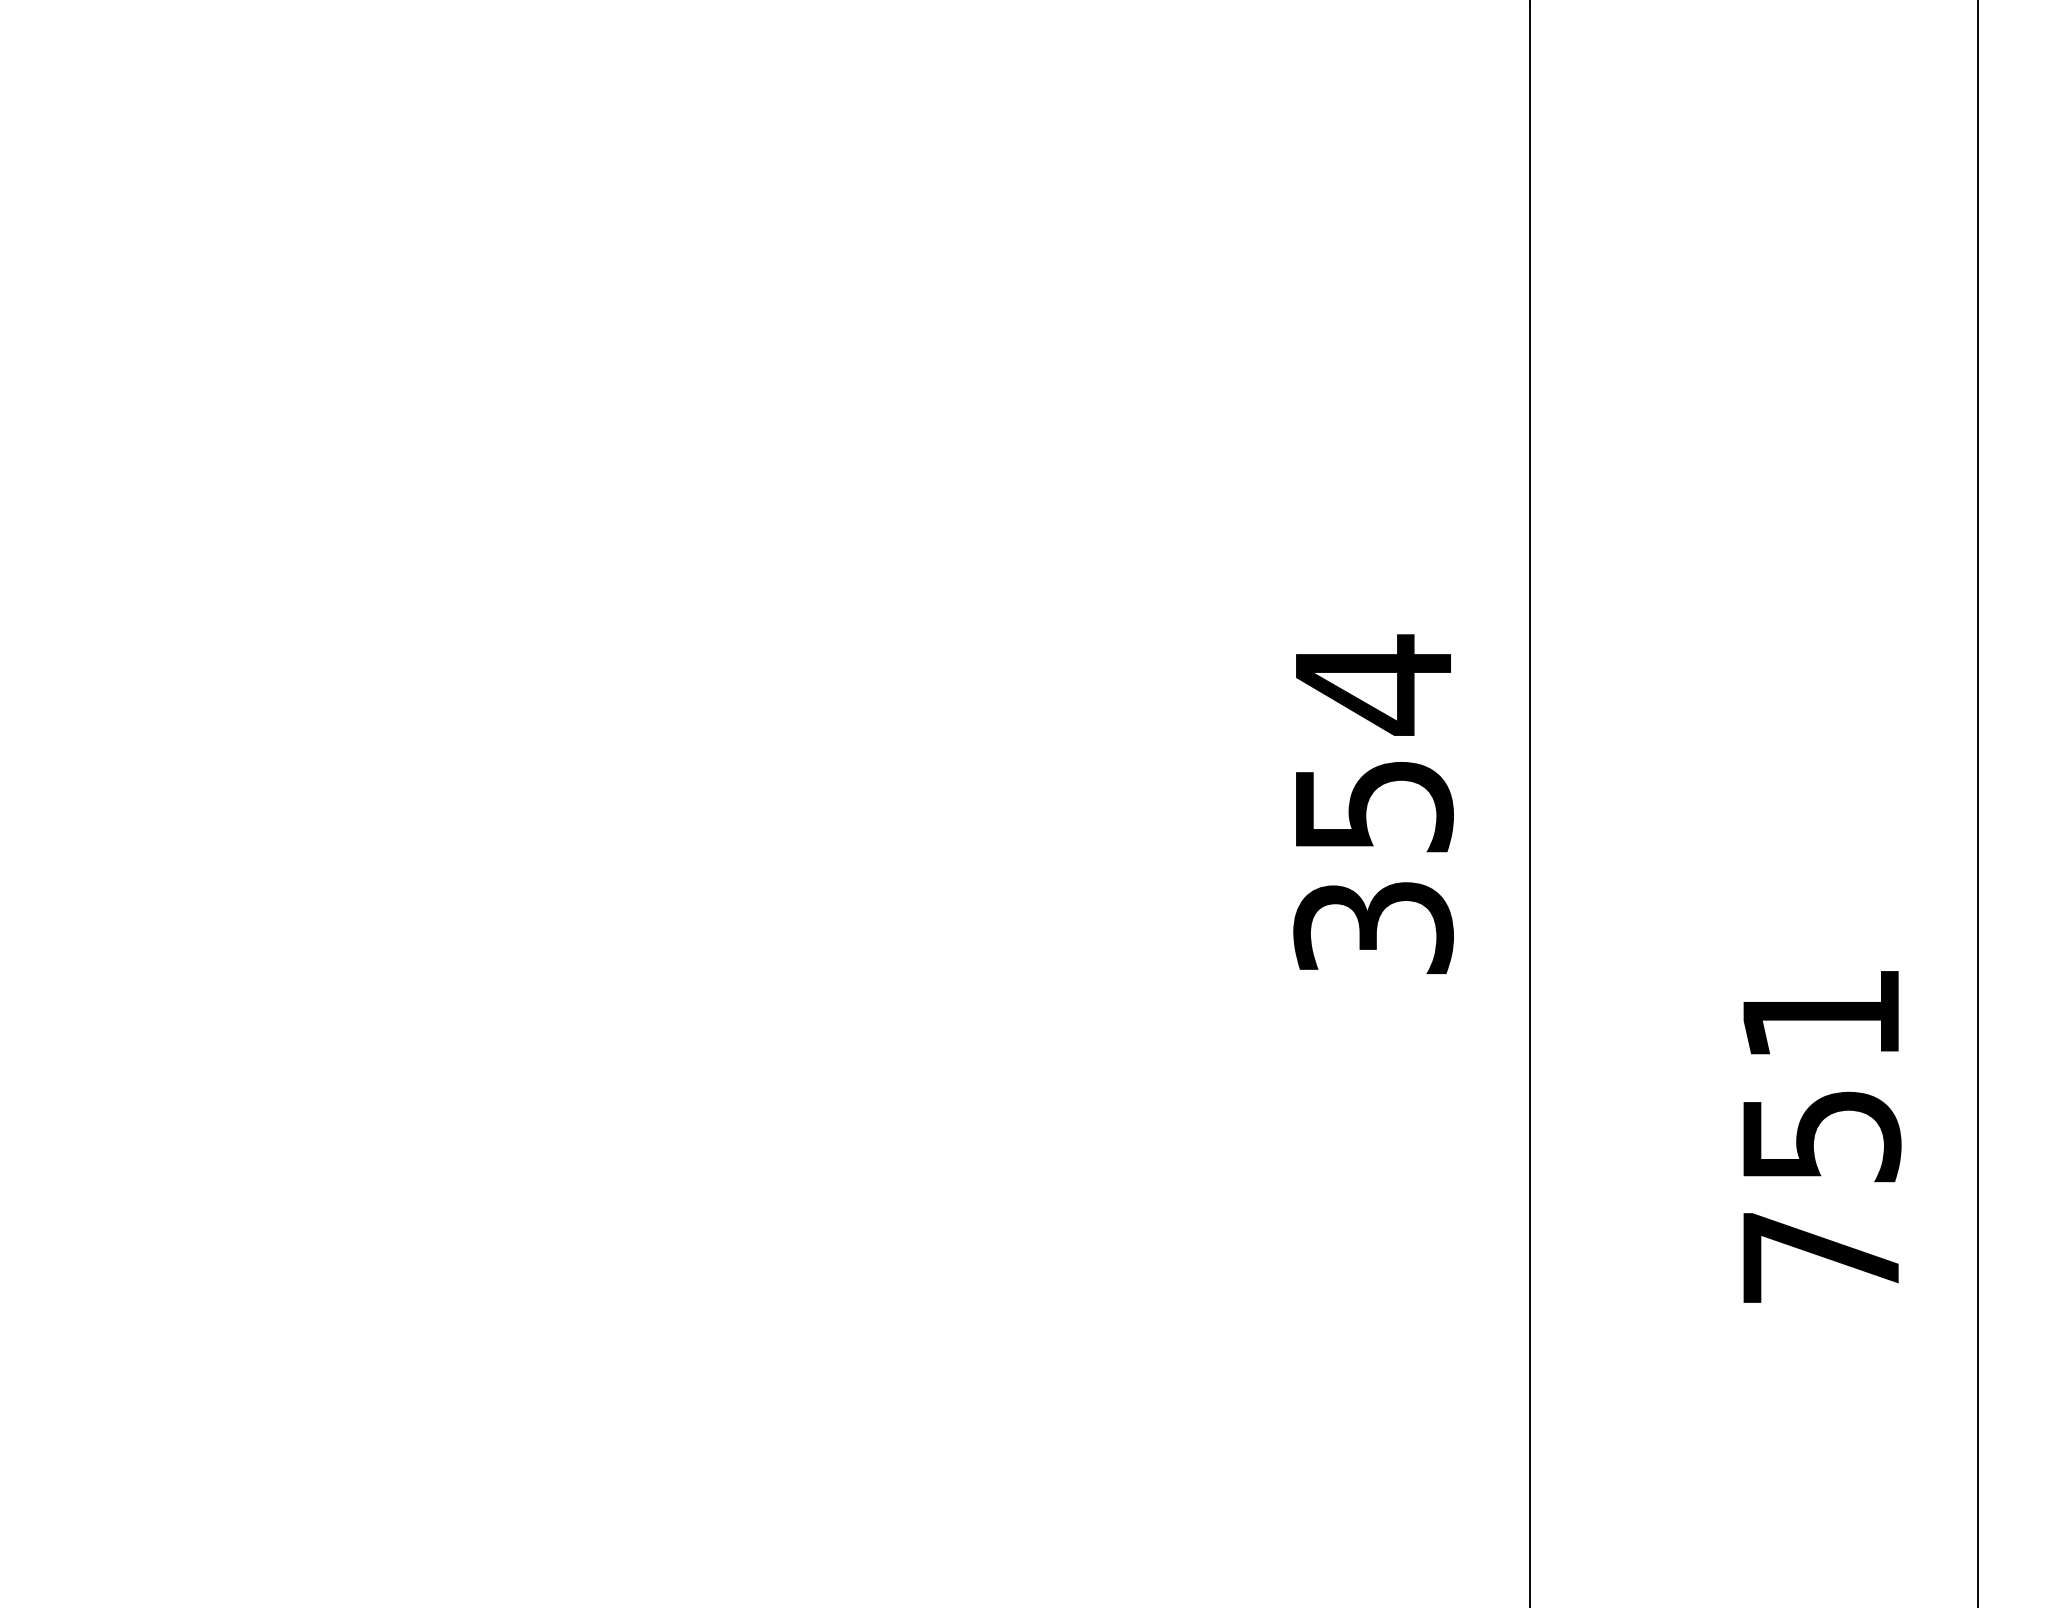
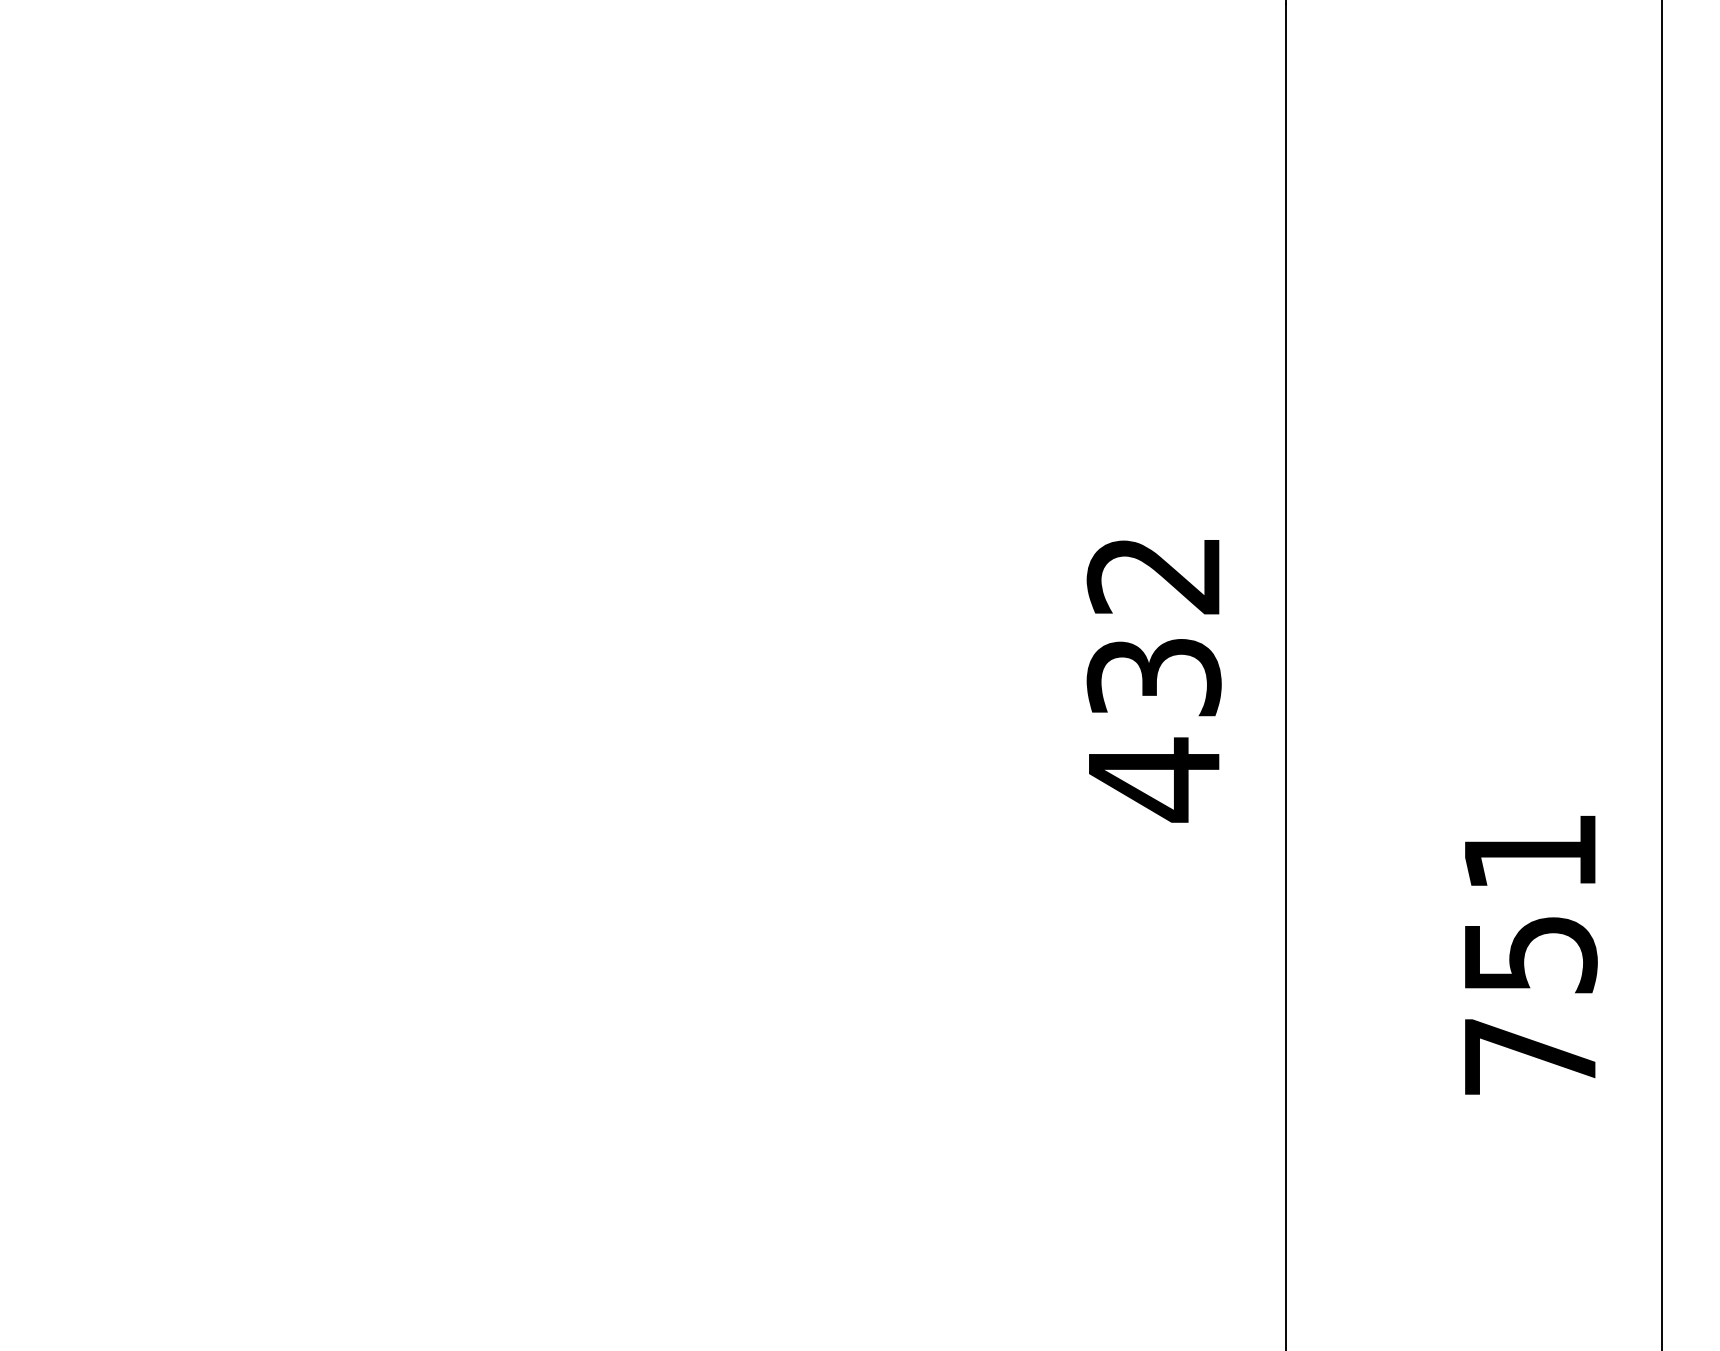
text: (1373, 806) -> (1154, 677), 354 -> 432

